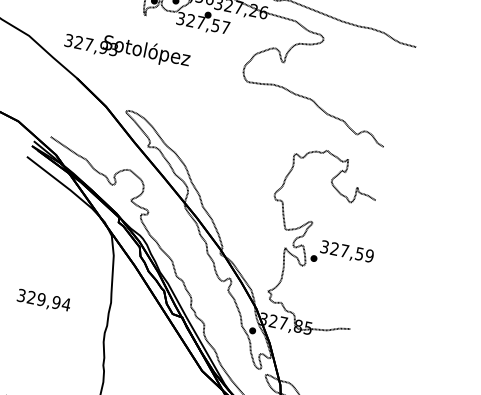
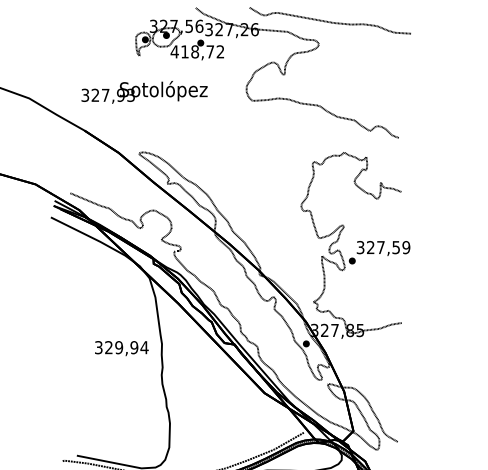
text: (203, 22) -> (197, 51), 327,57 -> 418,72
text: (127, 49) -> (144, 92), moved
text: (43, 300) -> (121, 348), moved

